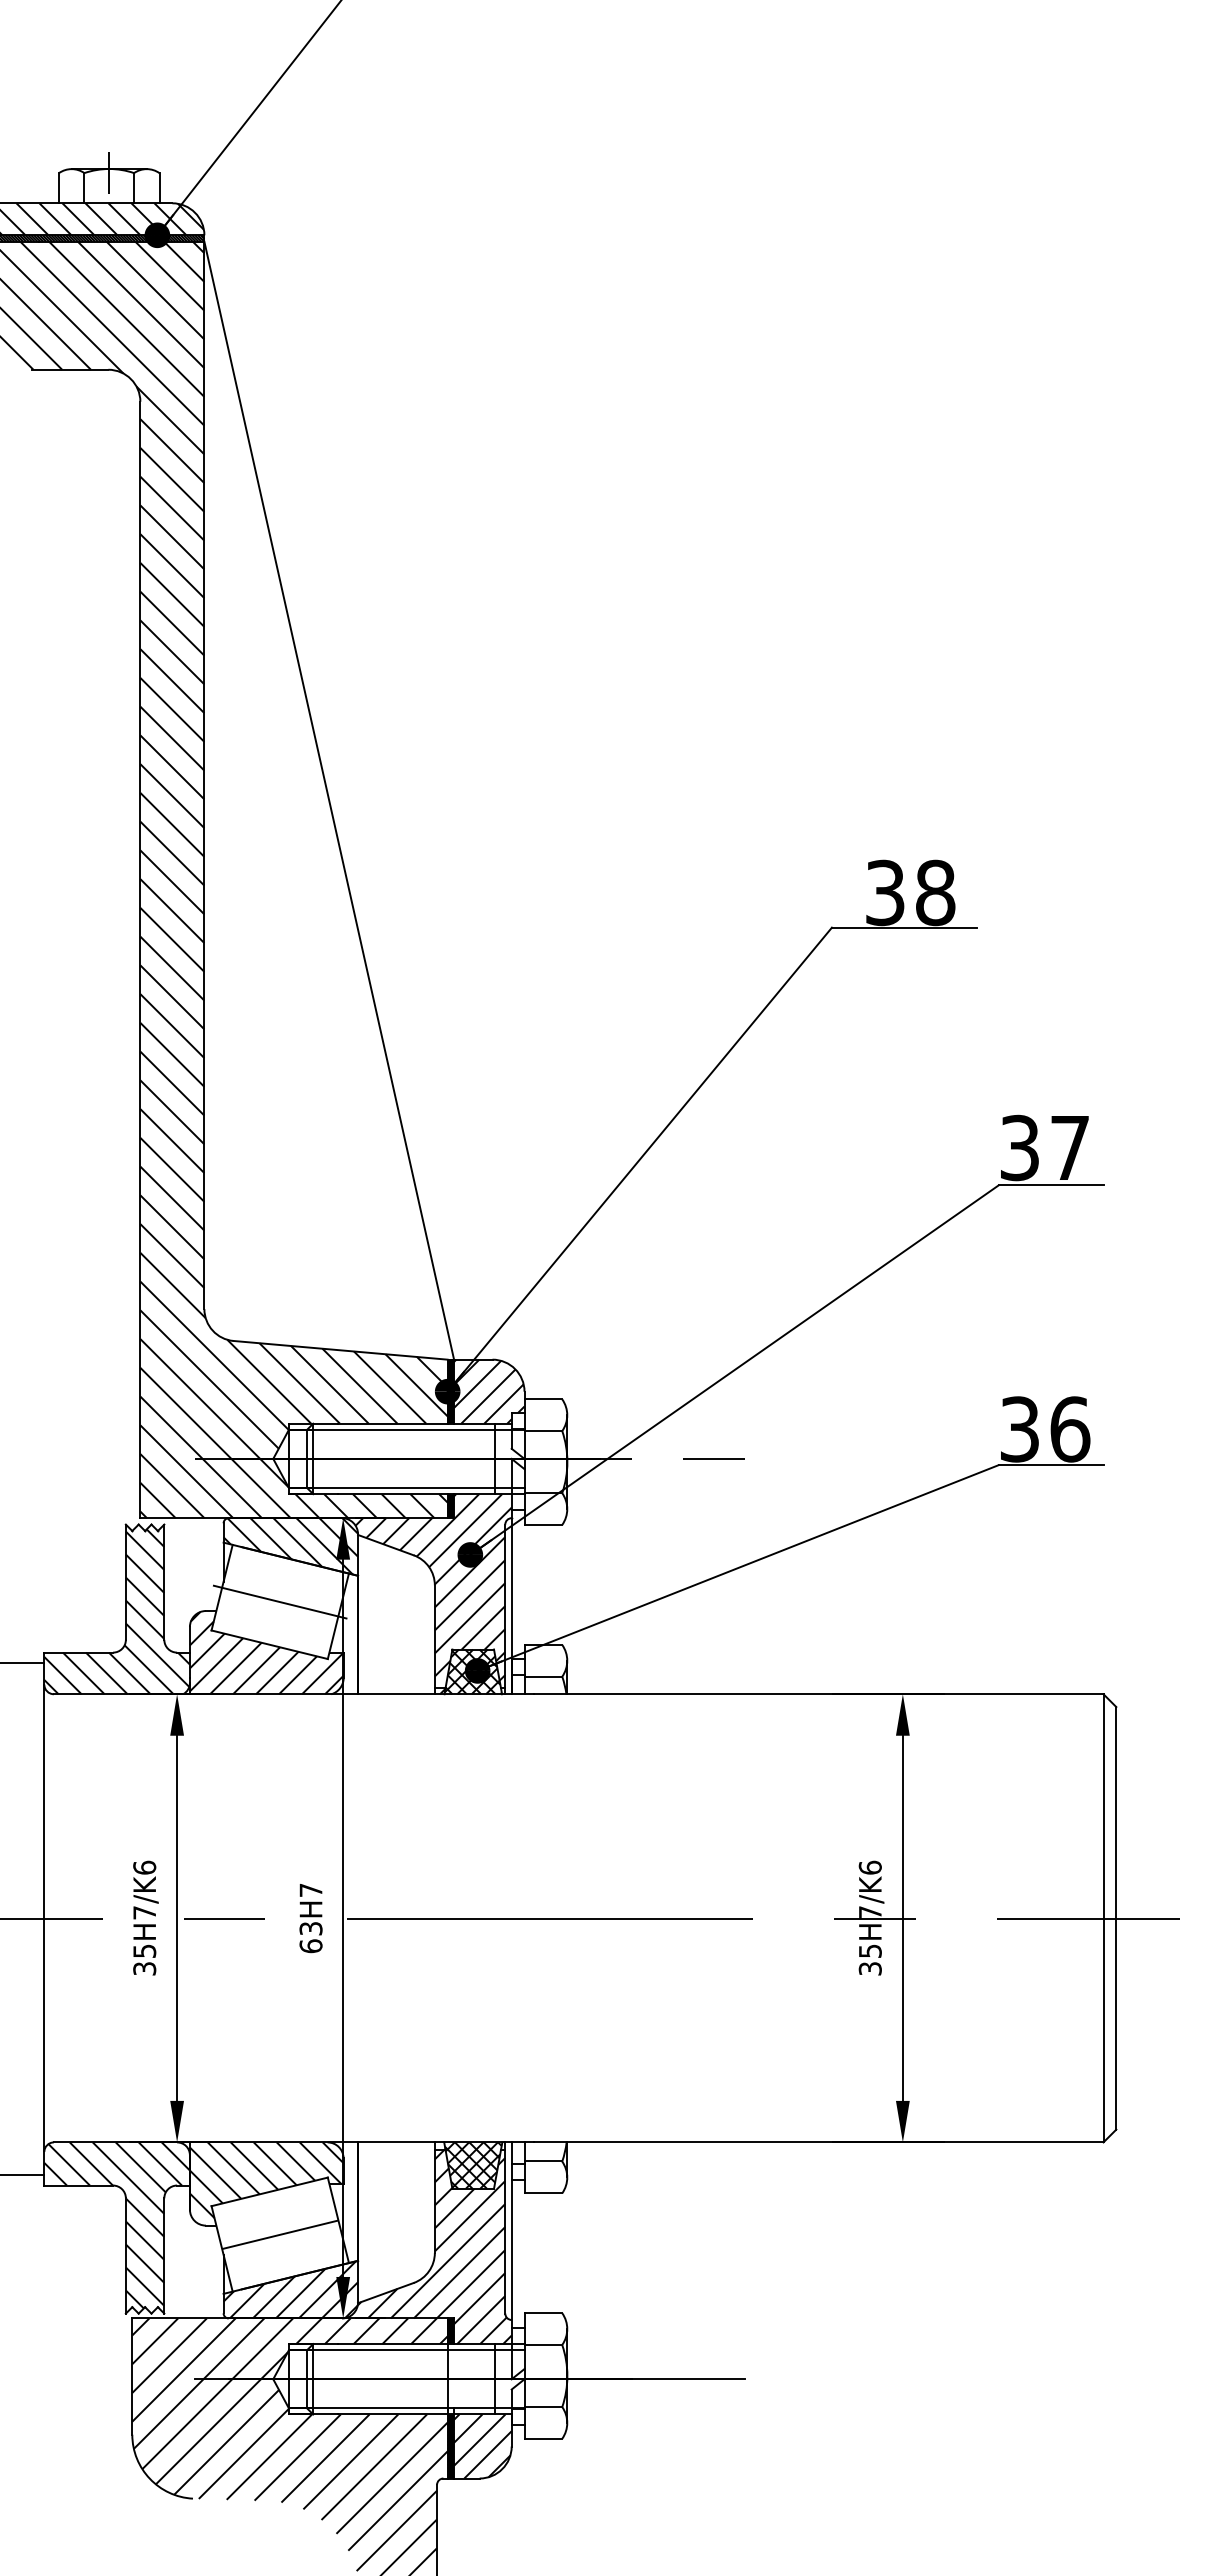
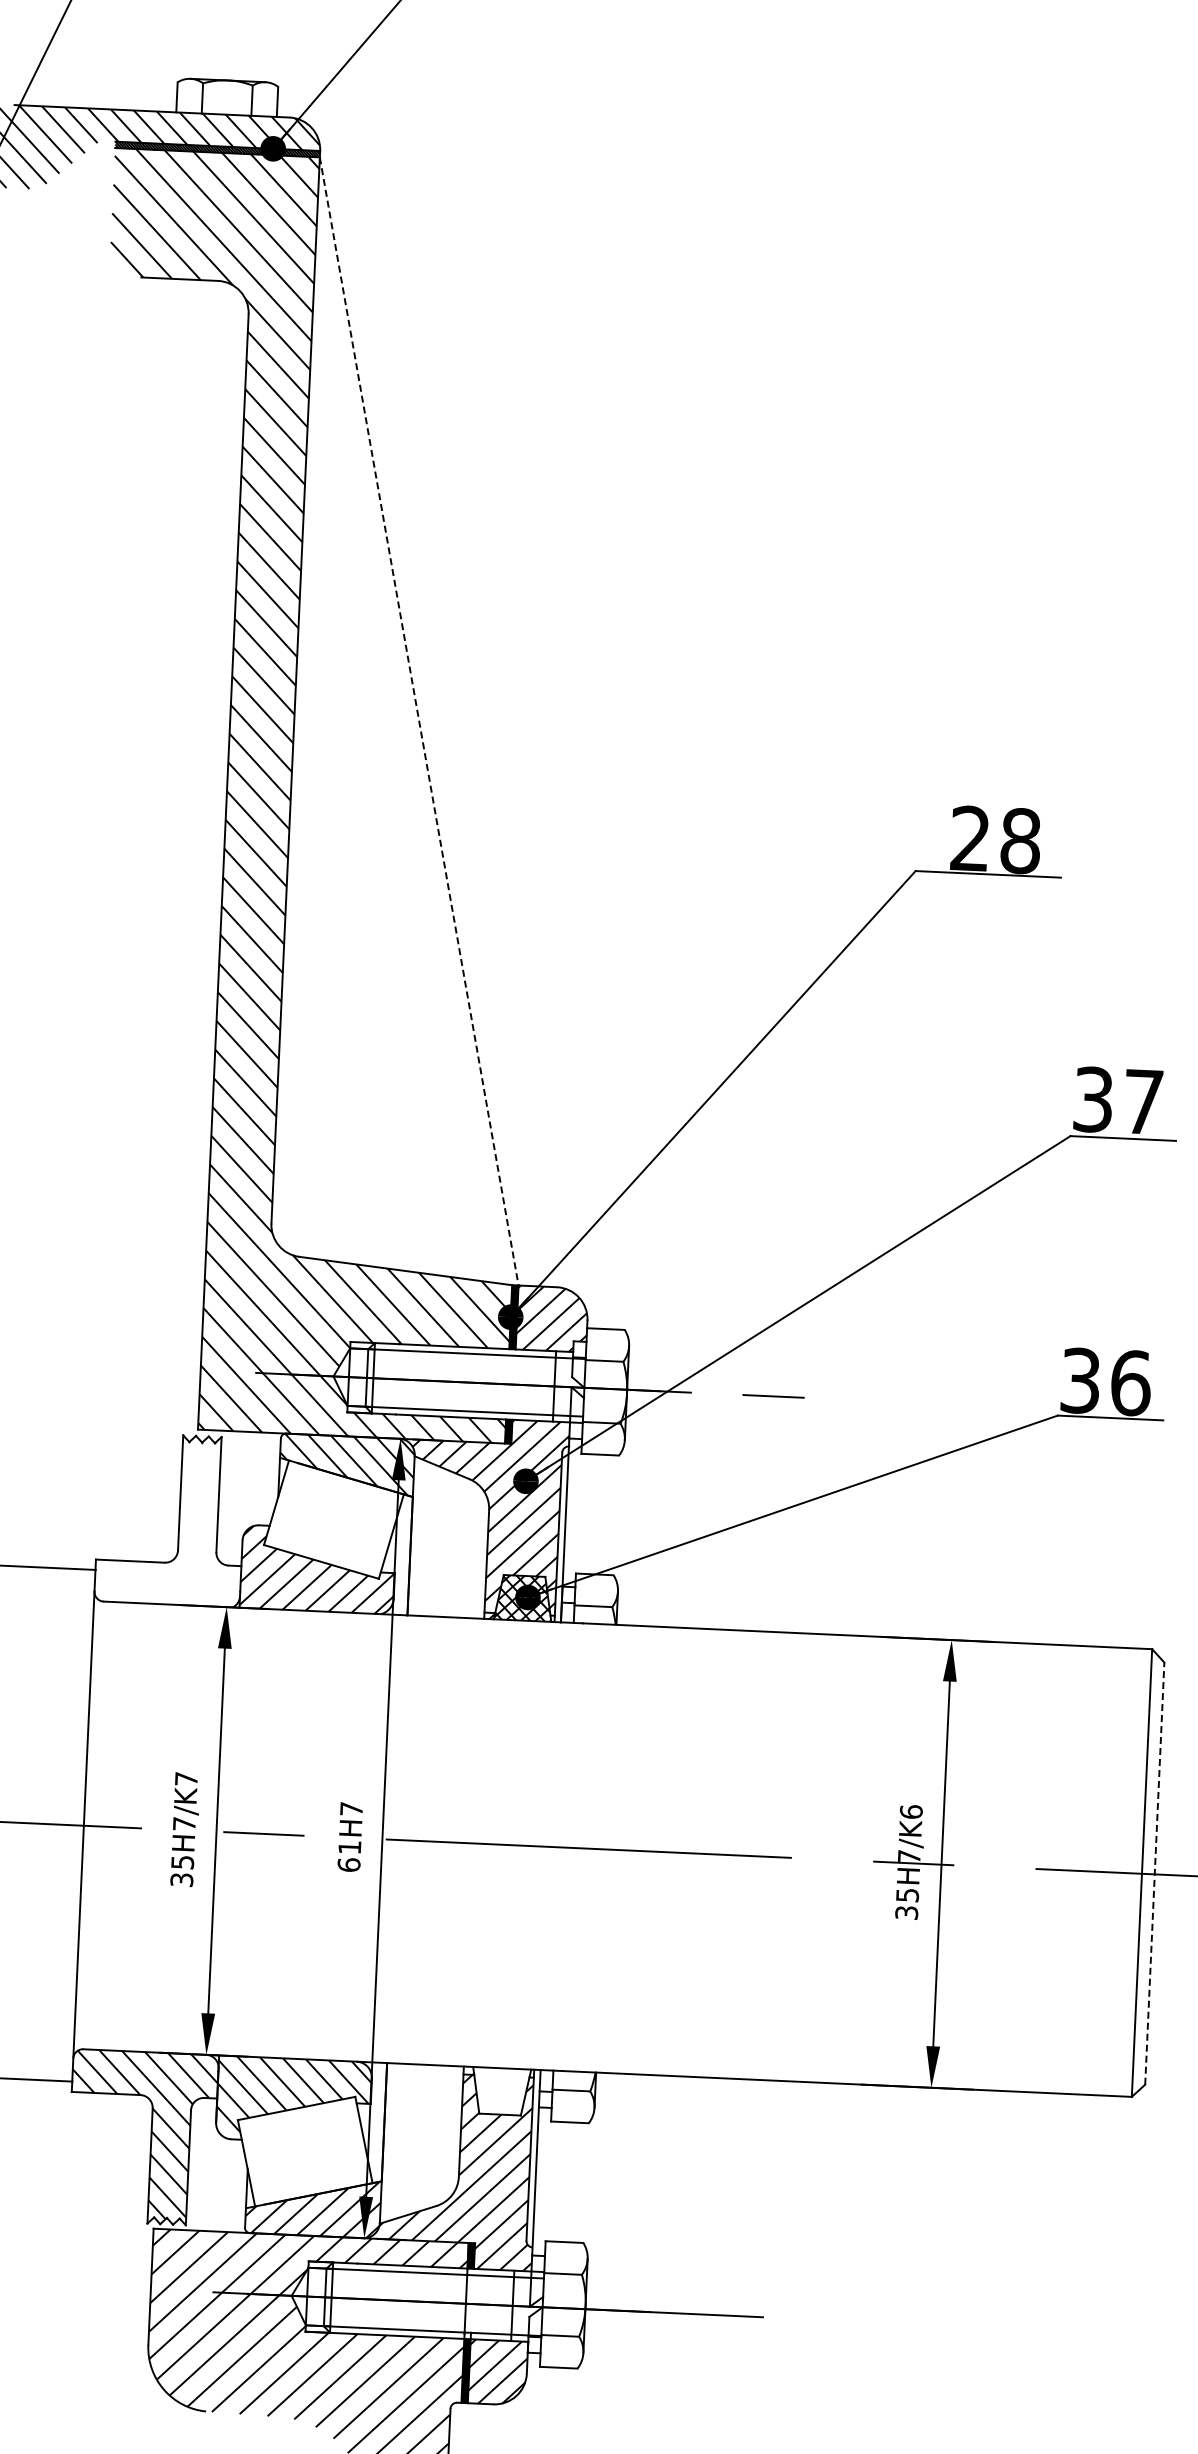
line: (109, 172) -> (228, 83), removed
line: (329, 800) -> (419, 721), solid -> dashed
text: (885, 893) -> (970, 839), 38 -> 28
line: (279, 1601) -> (333, 1519), removed
hatch: (116, 1611) -> (169, 1521), removed
text: (144, 1867) -> (186, 1778), 35H7/K6 -> 35H7/K7
line: (1116, 1917) -> (1155, 1872), solid -> dashed
text: (310, 1928) -> (349, 1847), 63H7 -> 61H7
hatch: (472, 2165) -> (500, 2091), removed
line: (280, 2234) -> (305, 2151), removed

